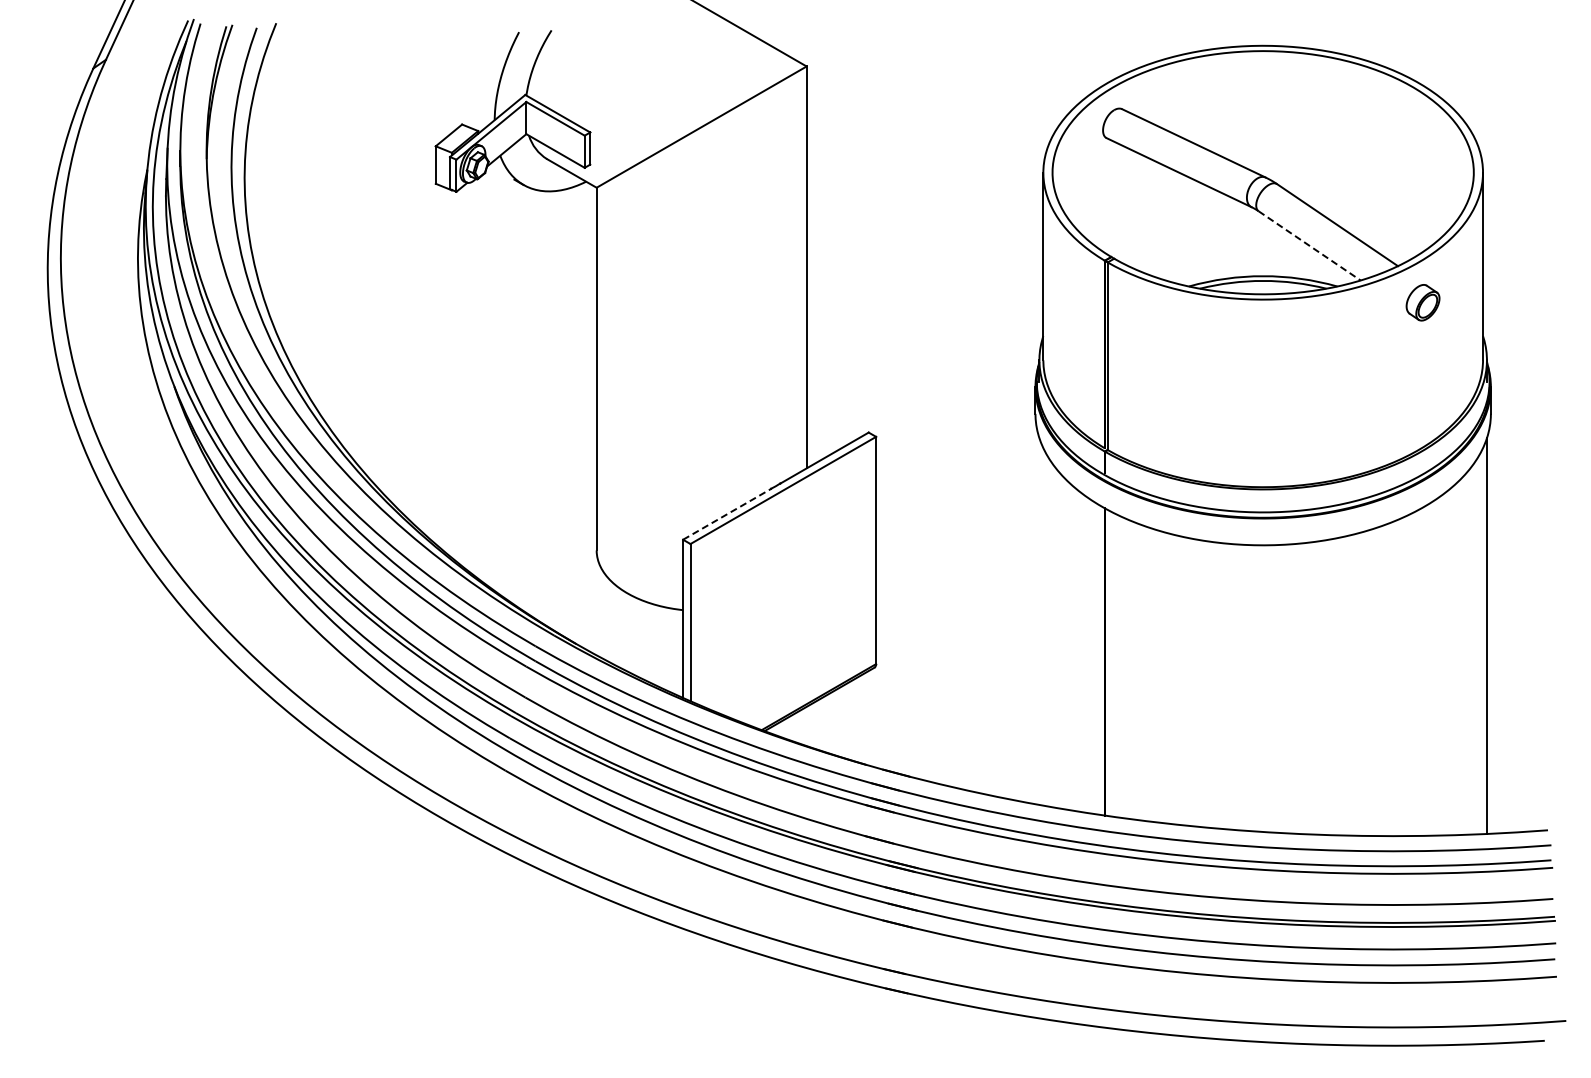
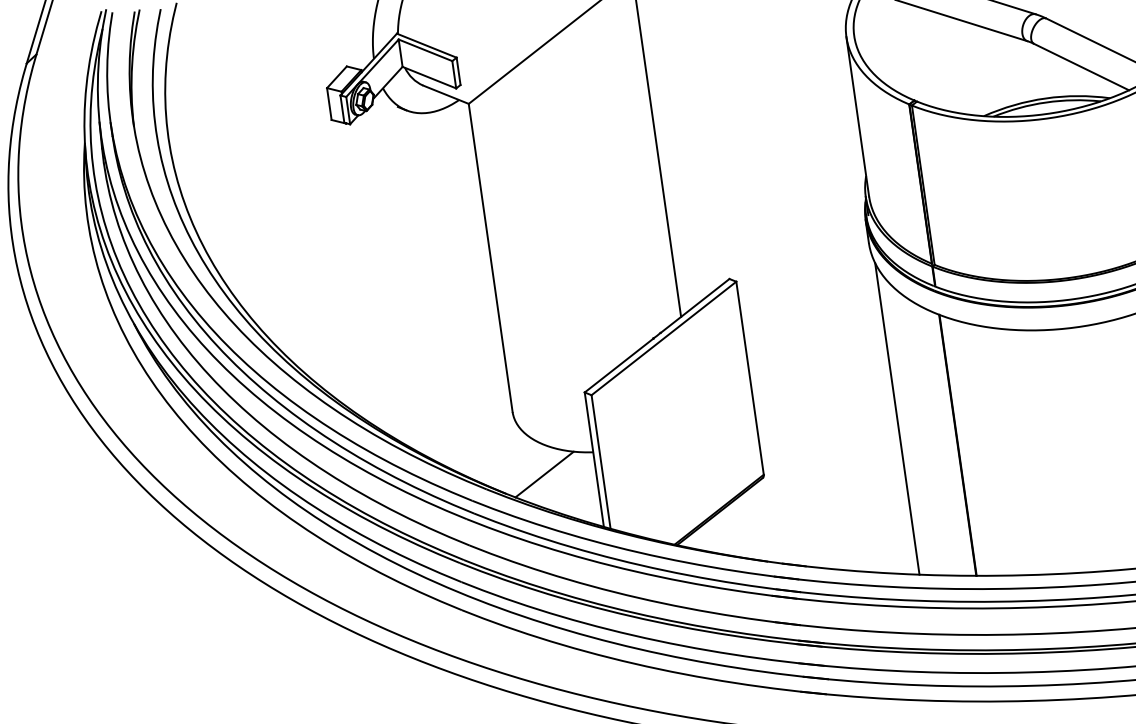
line: (1309, 245) -> (1081, 66), dashed -> solid
line: (727, 514) -> (619, 365), dashed -> solid
line: (1039, 621) -> (897, 418), added
line: (622, 627) -> (543, 474), added

